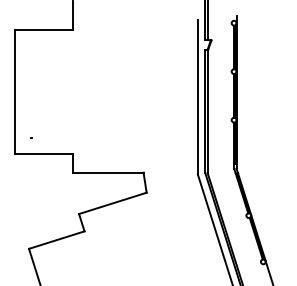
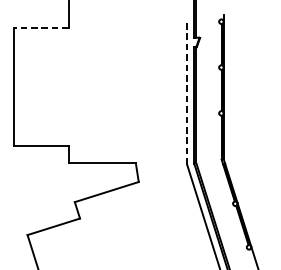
line: (43, 30) -> (41, 28), solid -> dashed
line: (197, 96) -> (186, 91), solid -> dashed

